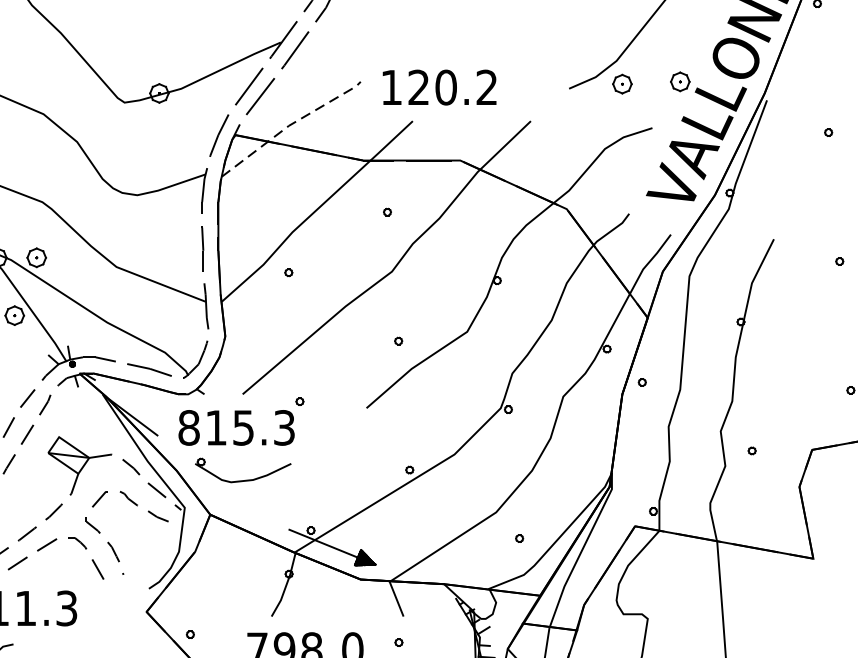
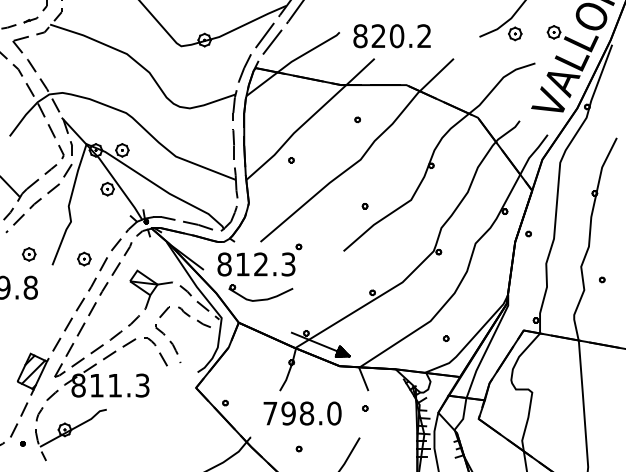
text: (391, 88) -> (360, 36), 120.2 -> 820.2
line: (290, 125) -> (292, 61), dashed -> solid
text: (242, 427) -> (260, 264), 815.3 -> 812.3

